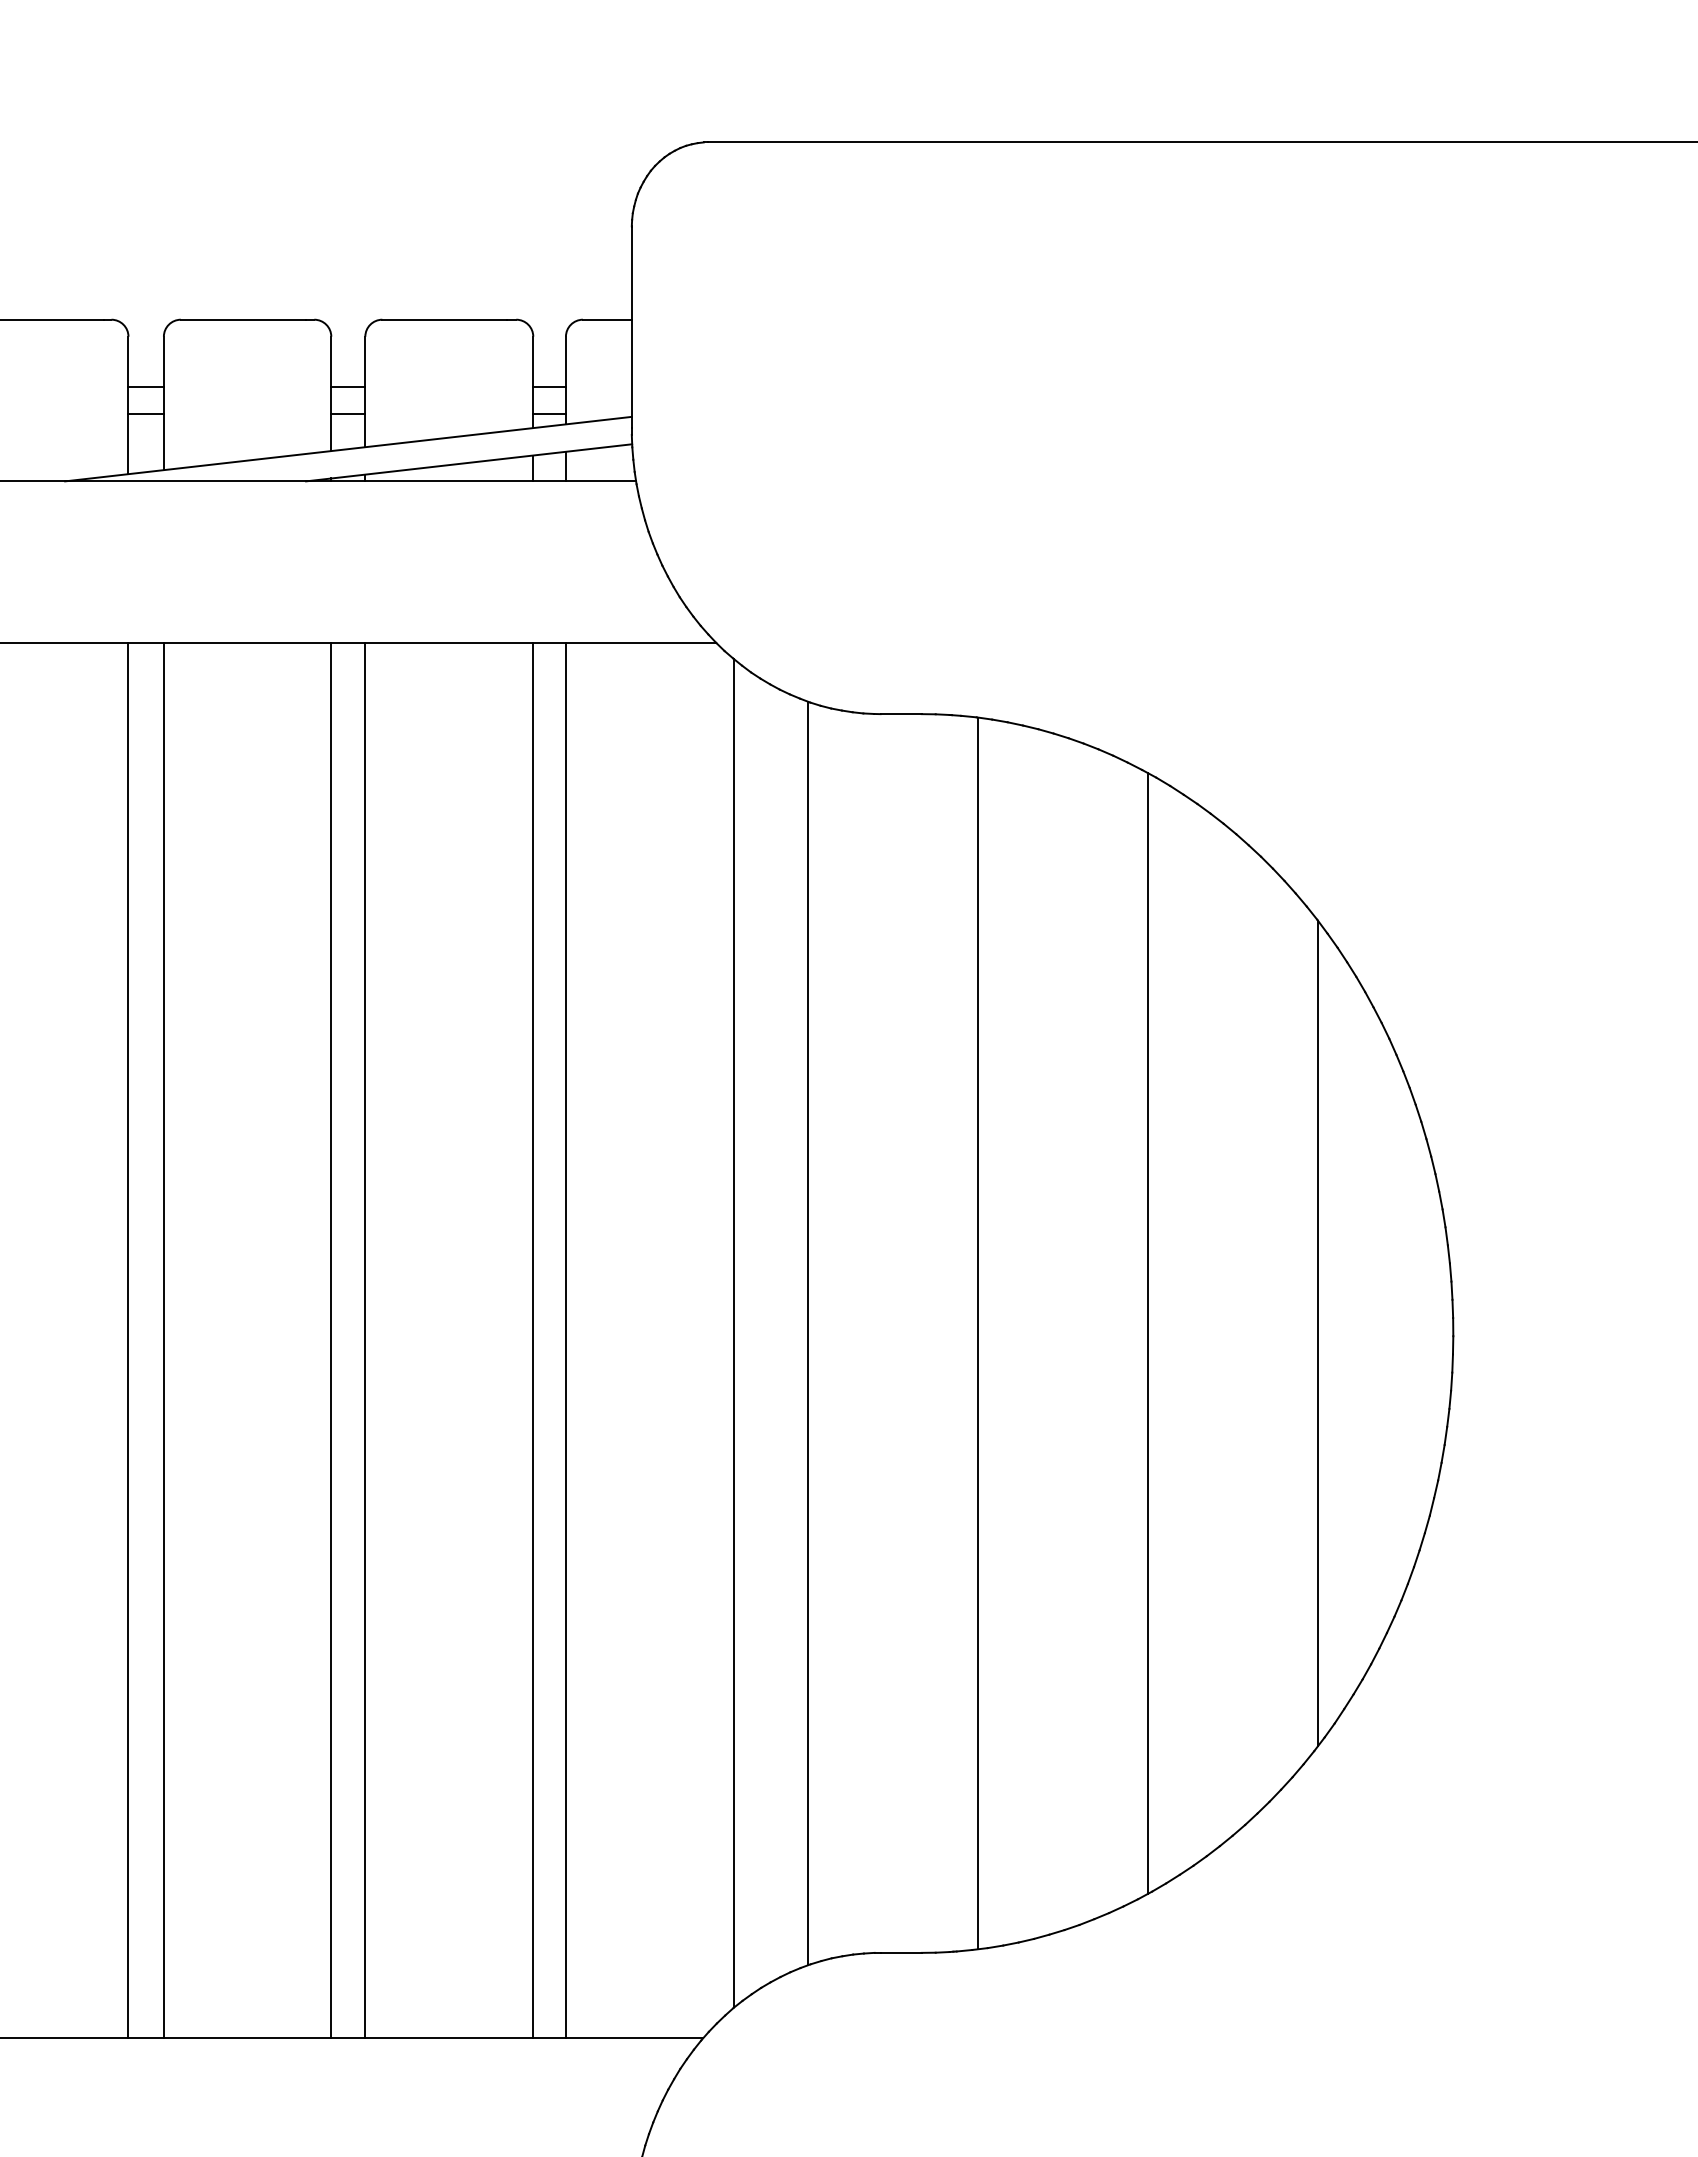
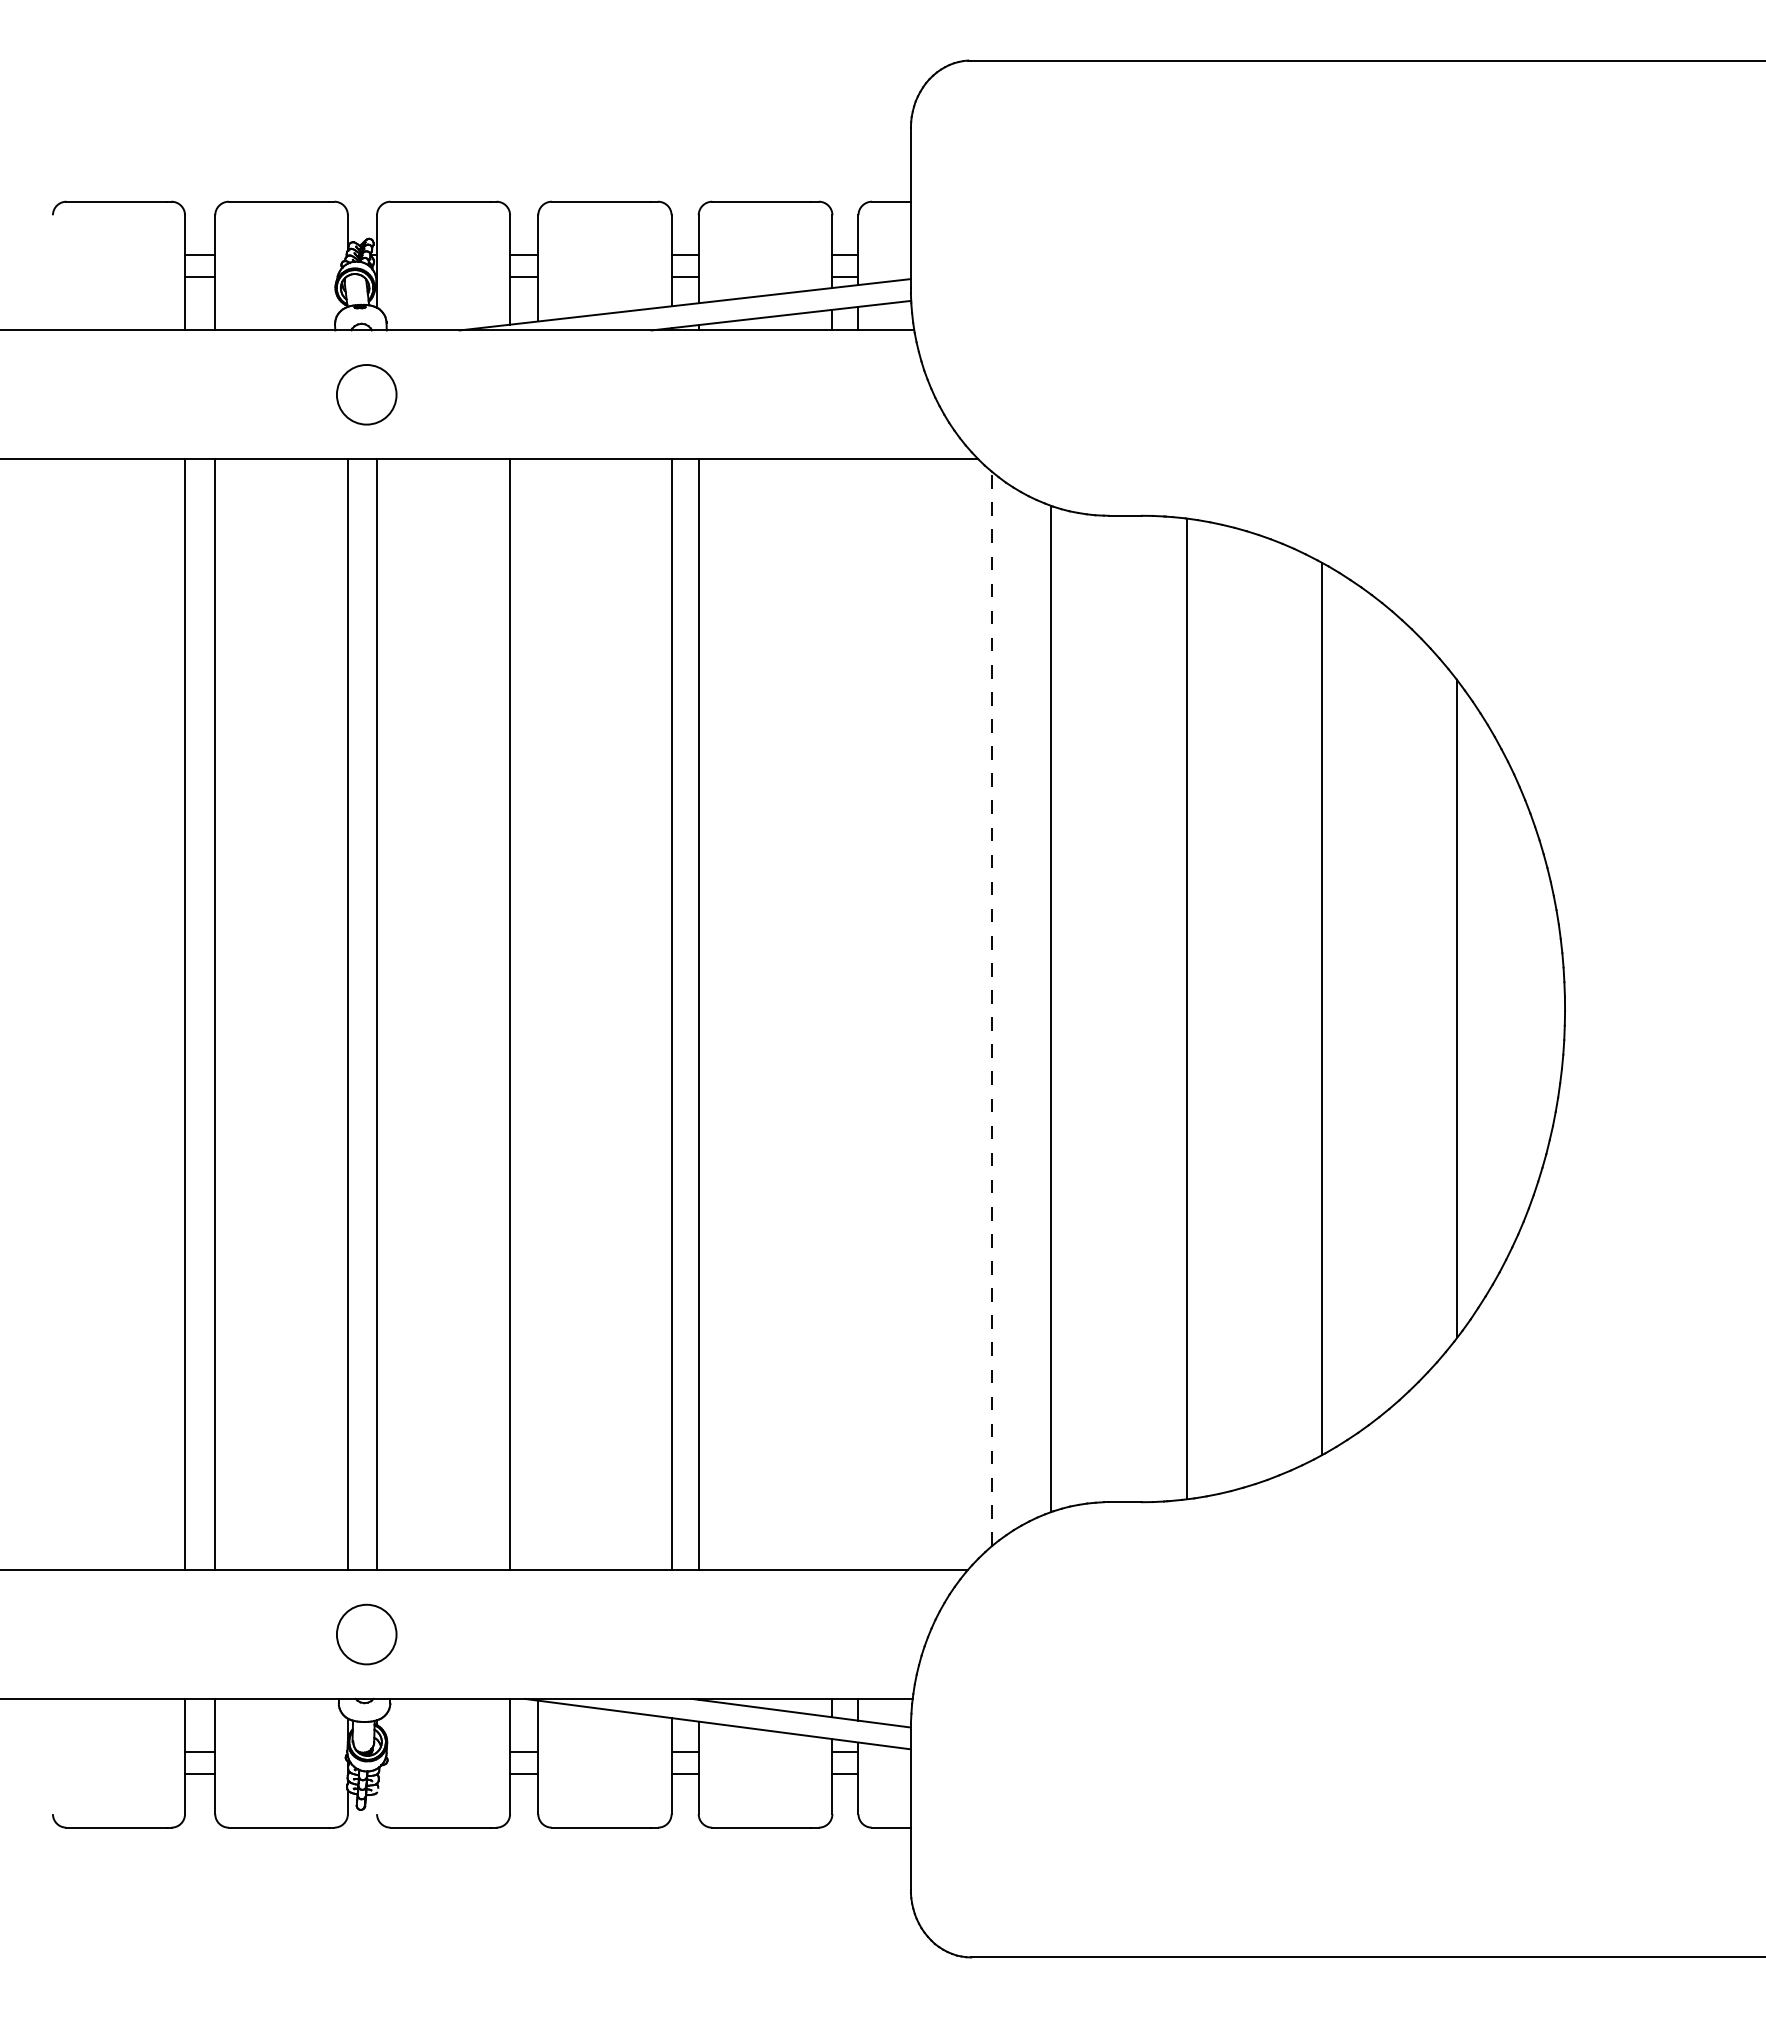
line: (734, 1332) -> (992, 1008), solid -> dashed
line: (164, 1340) -> (538, 1014), removed
line: (533, 1340) -> (832, 1014), removed
line: (566, 1340) -> (858, 1014), removed

